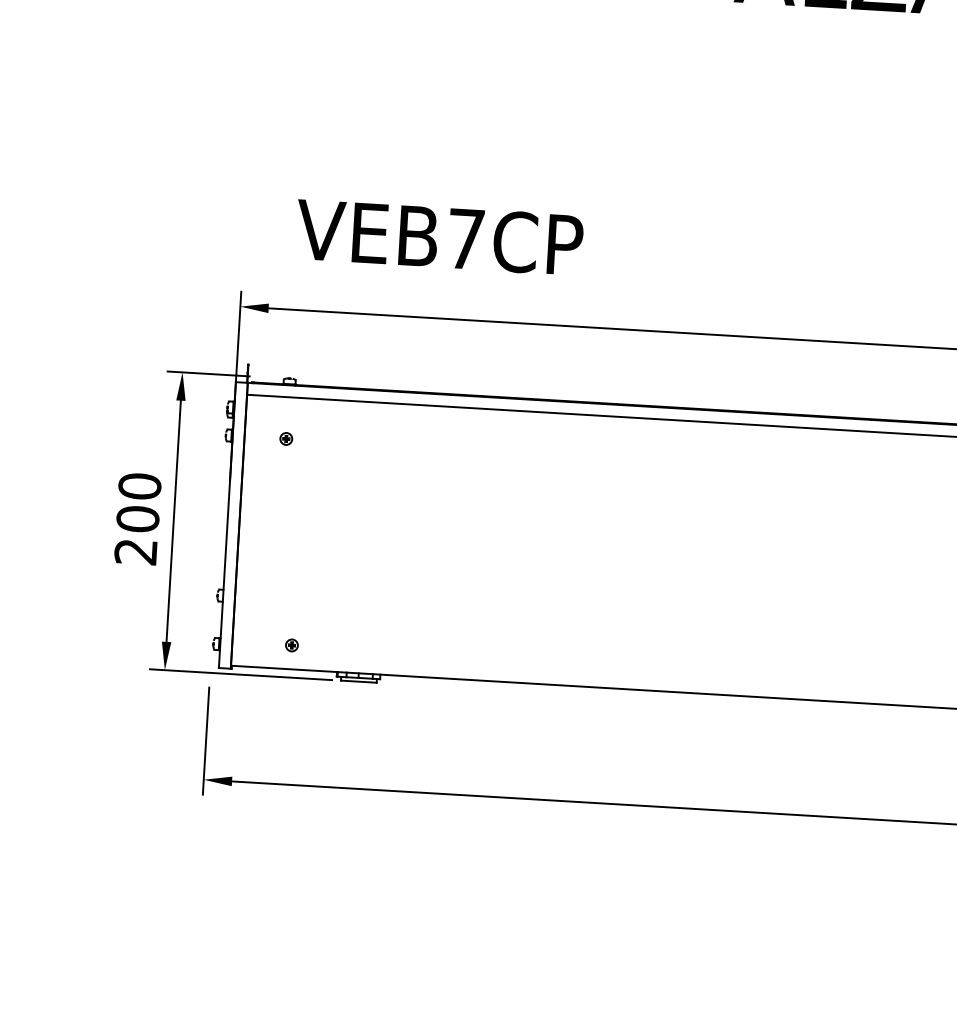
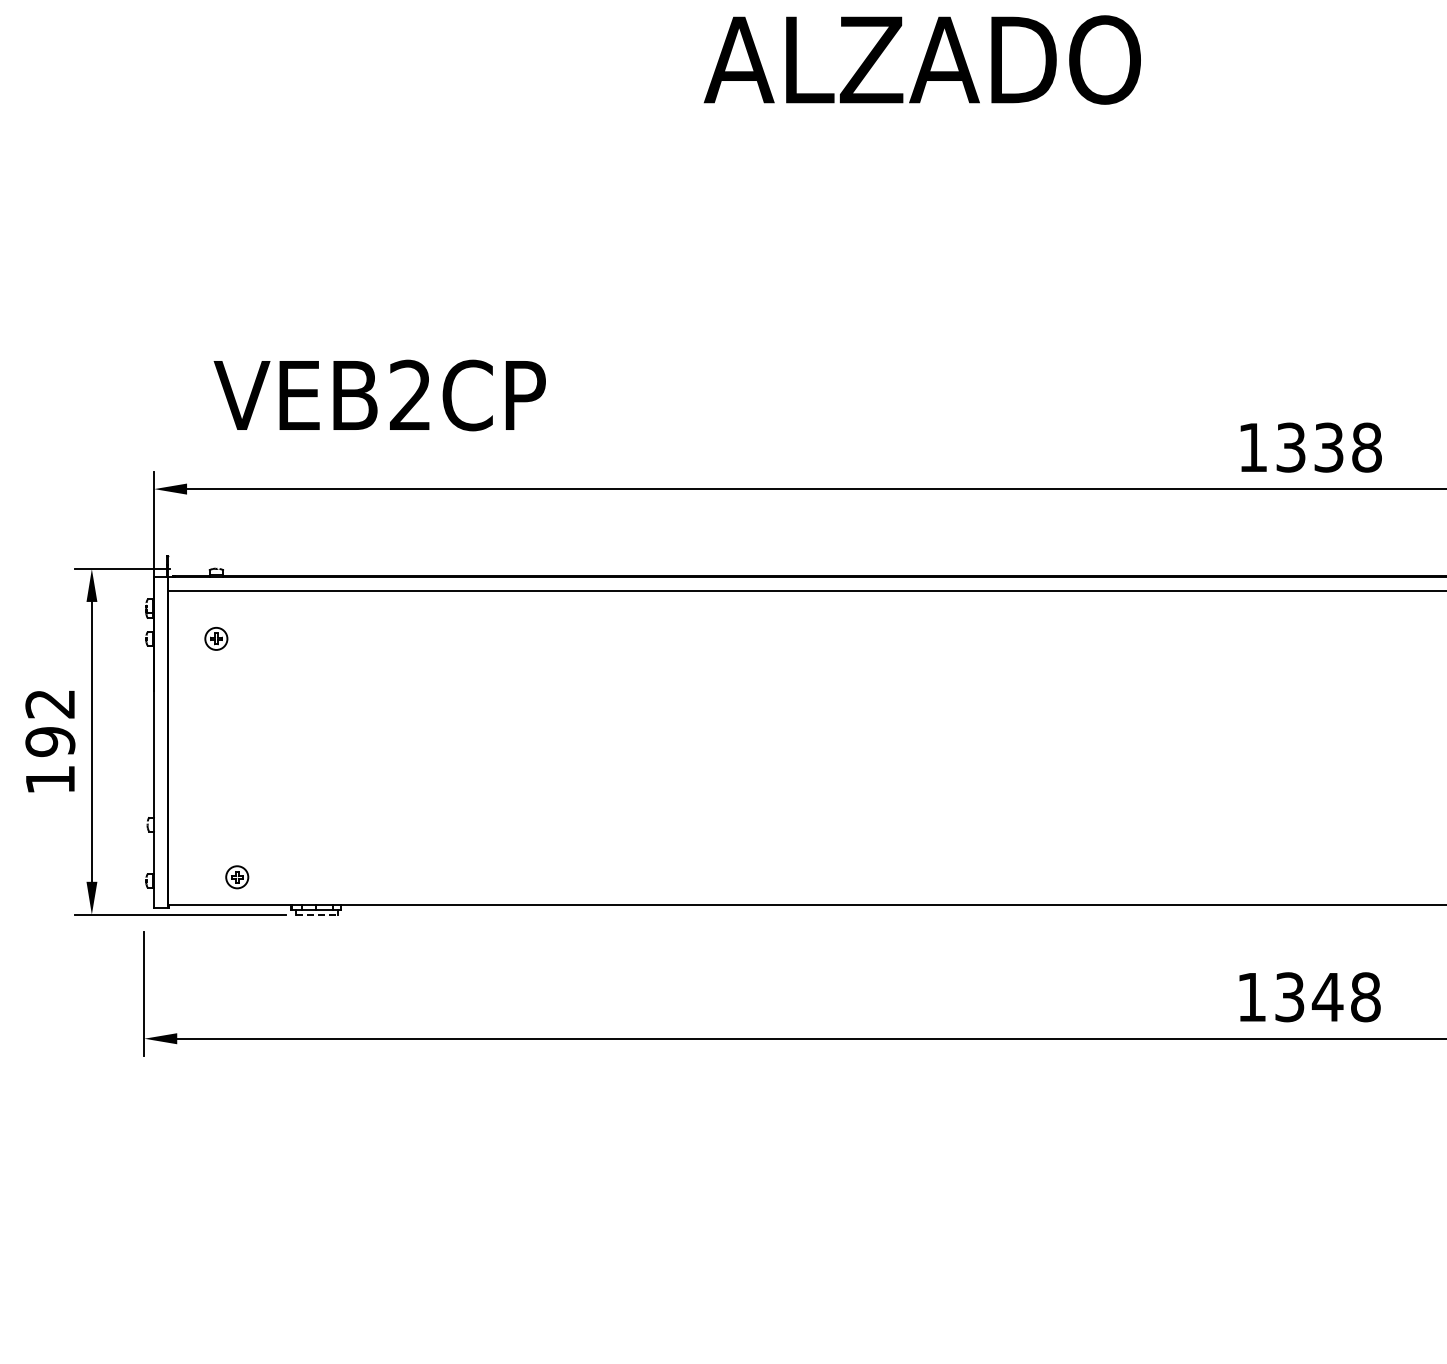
text: (466, 238) -> (410, 394), VEB7CP -> VEB2CP
part: (286, 438) -> (216, 638), size x1.6
text: (138, 518) -> (50, 741), 200 -> 192
part: (291, 645) -> (236, 877), size x1.6
line: (359, 681) -> (317, 914), solid -> dashed

